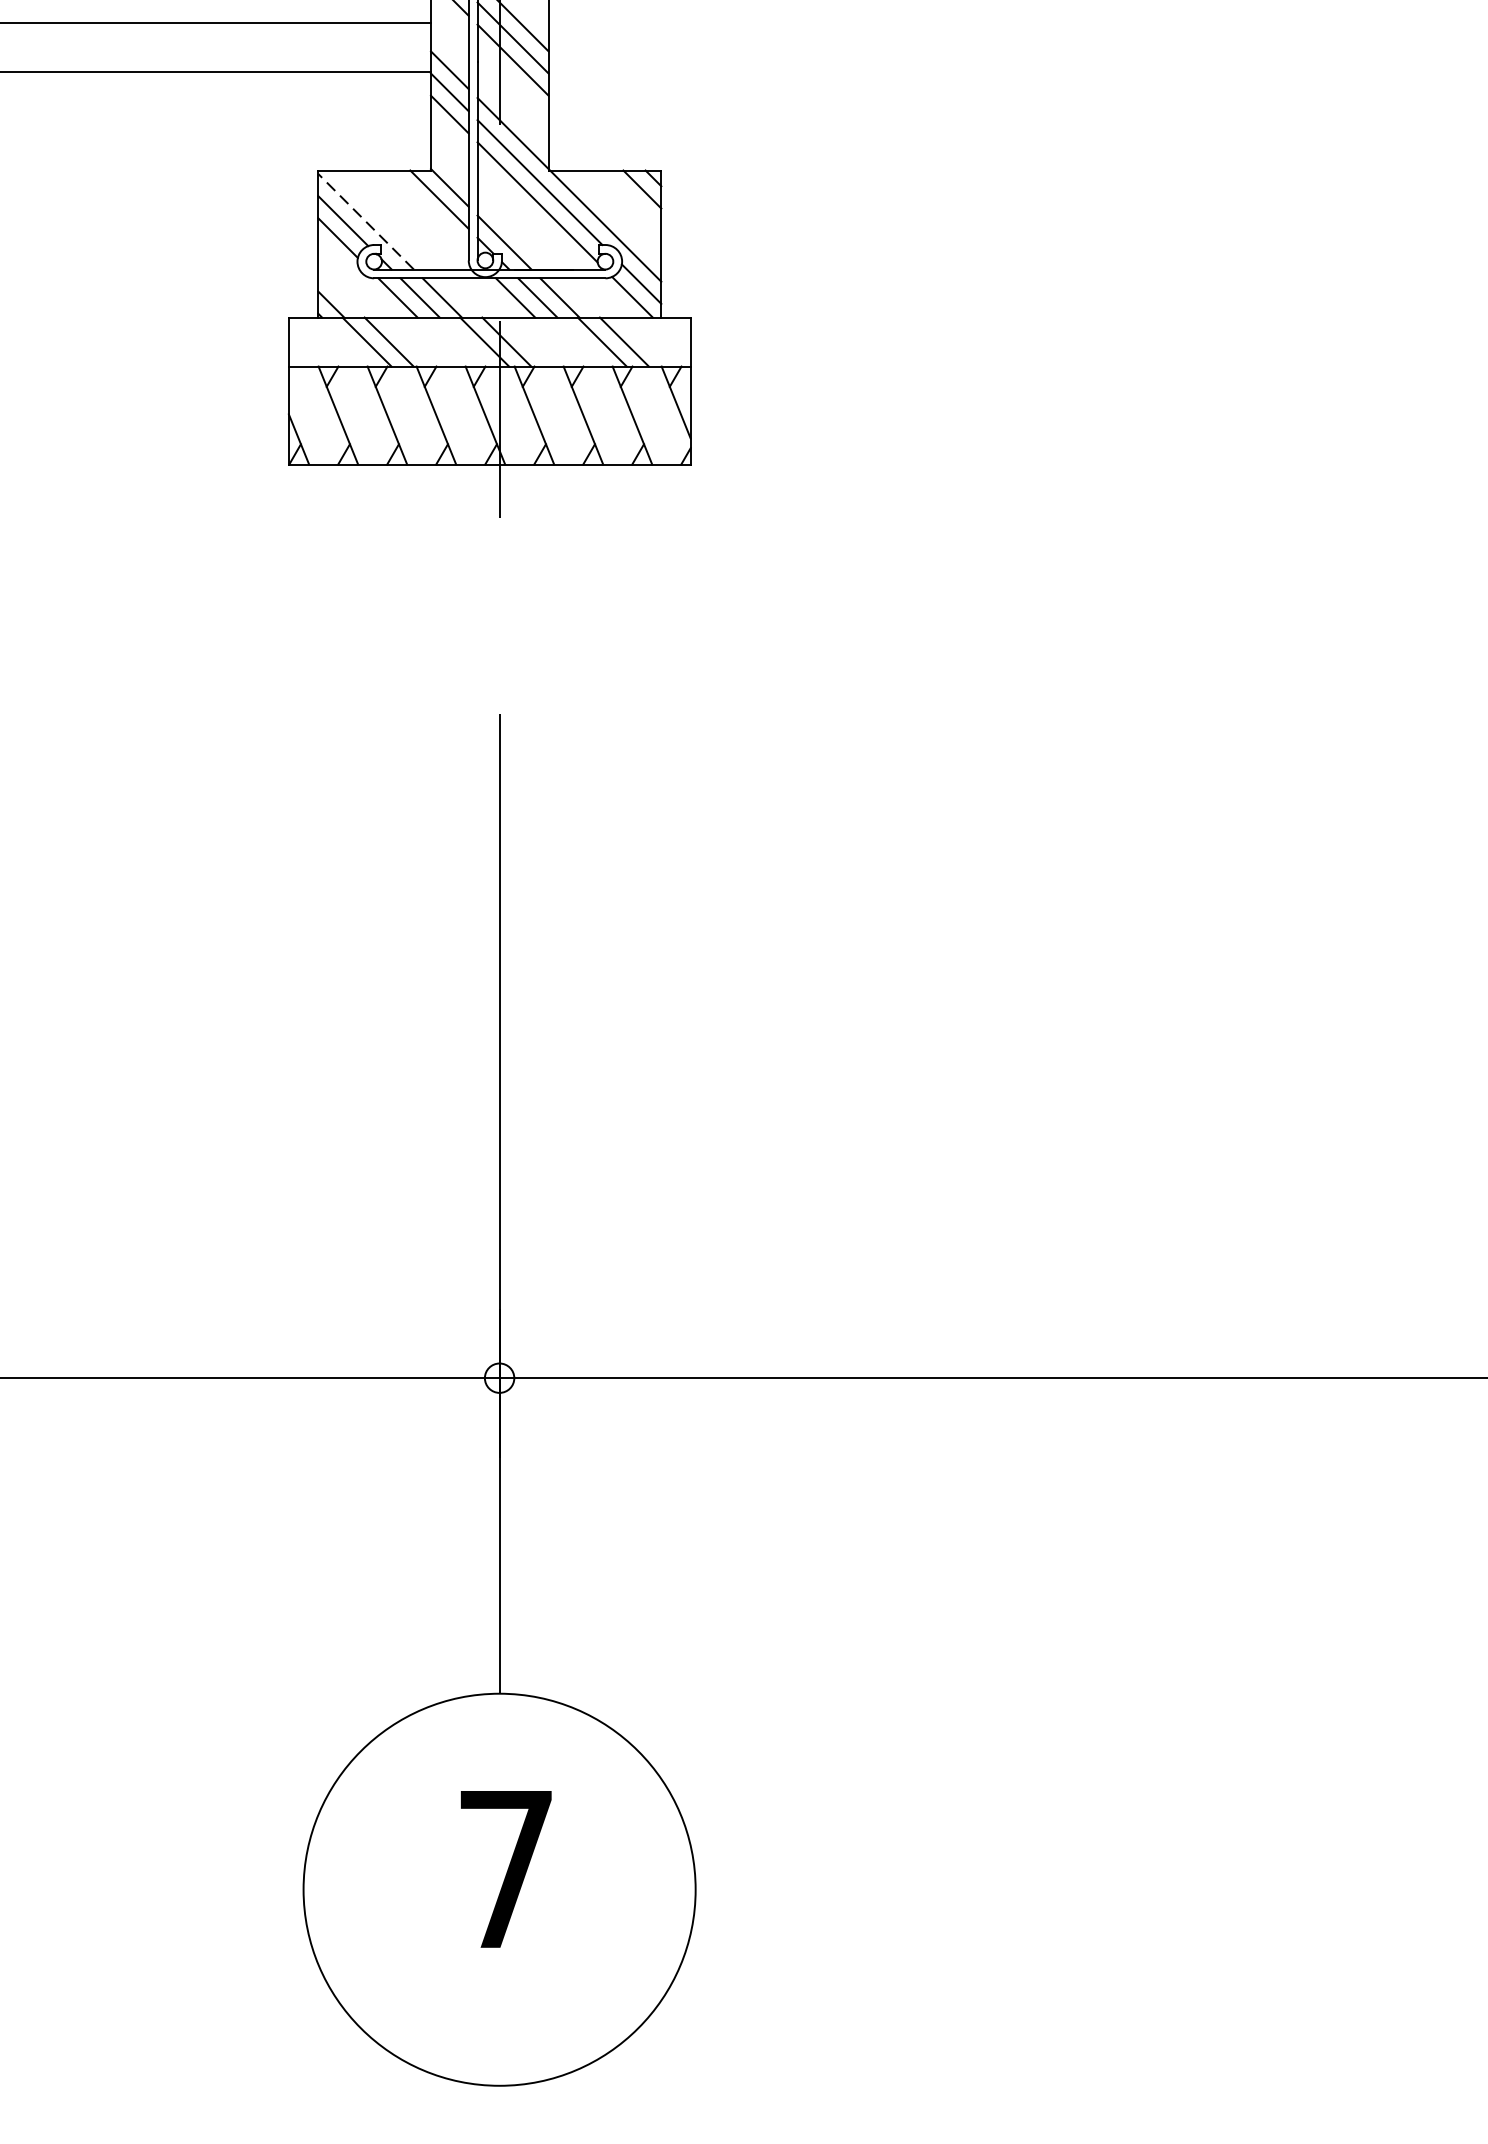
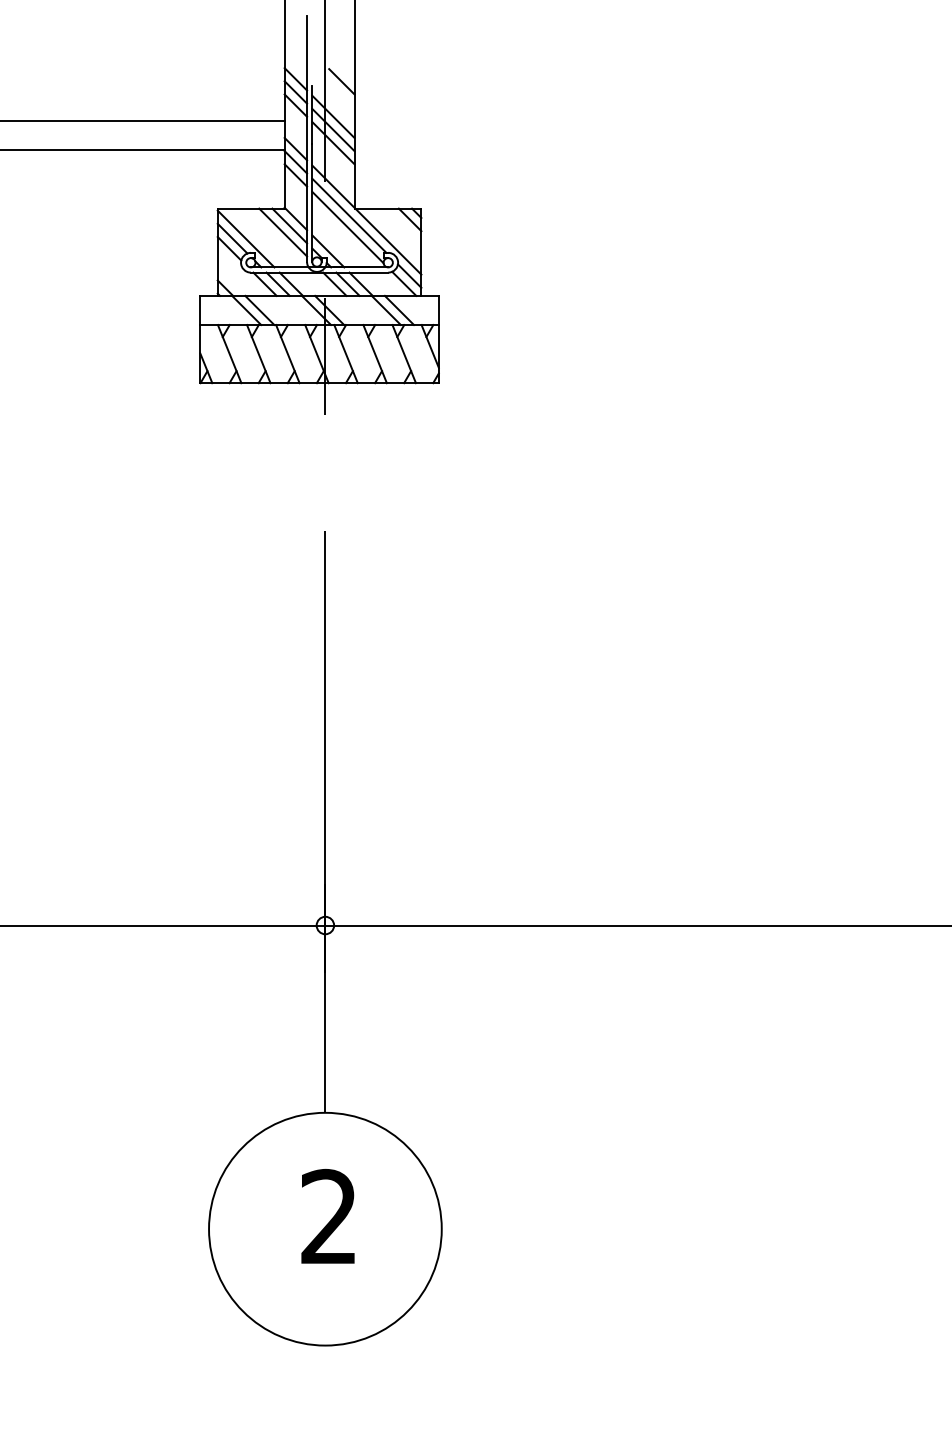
line: (429, 210) -> (283, 232), added
line: (365, 220) -> (245, 238), dashed -> solid
text: (504, 1866) -> (328, 1215), 7 -> 2

